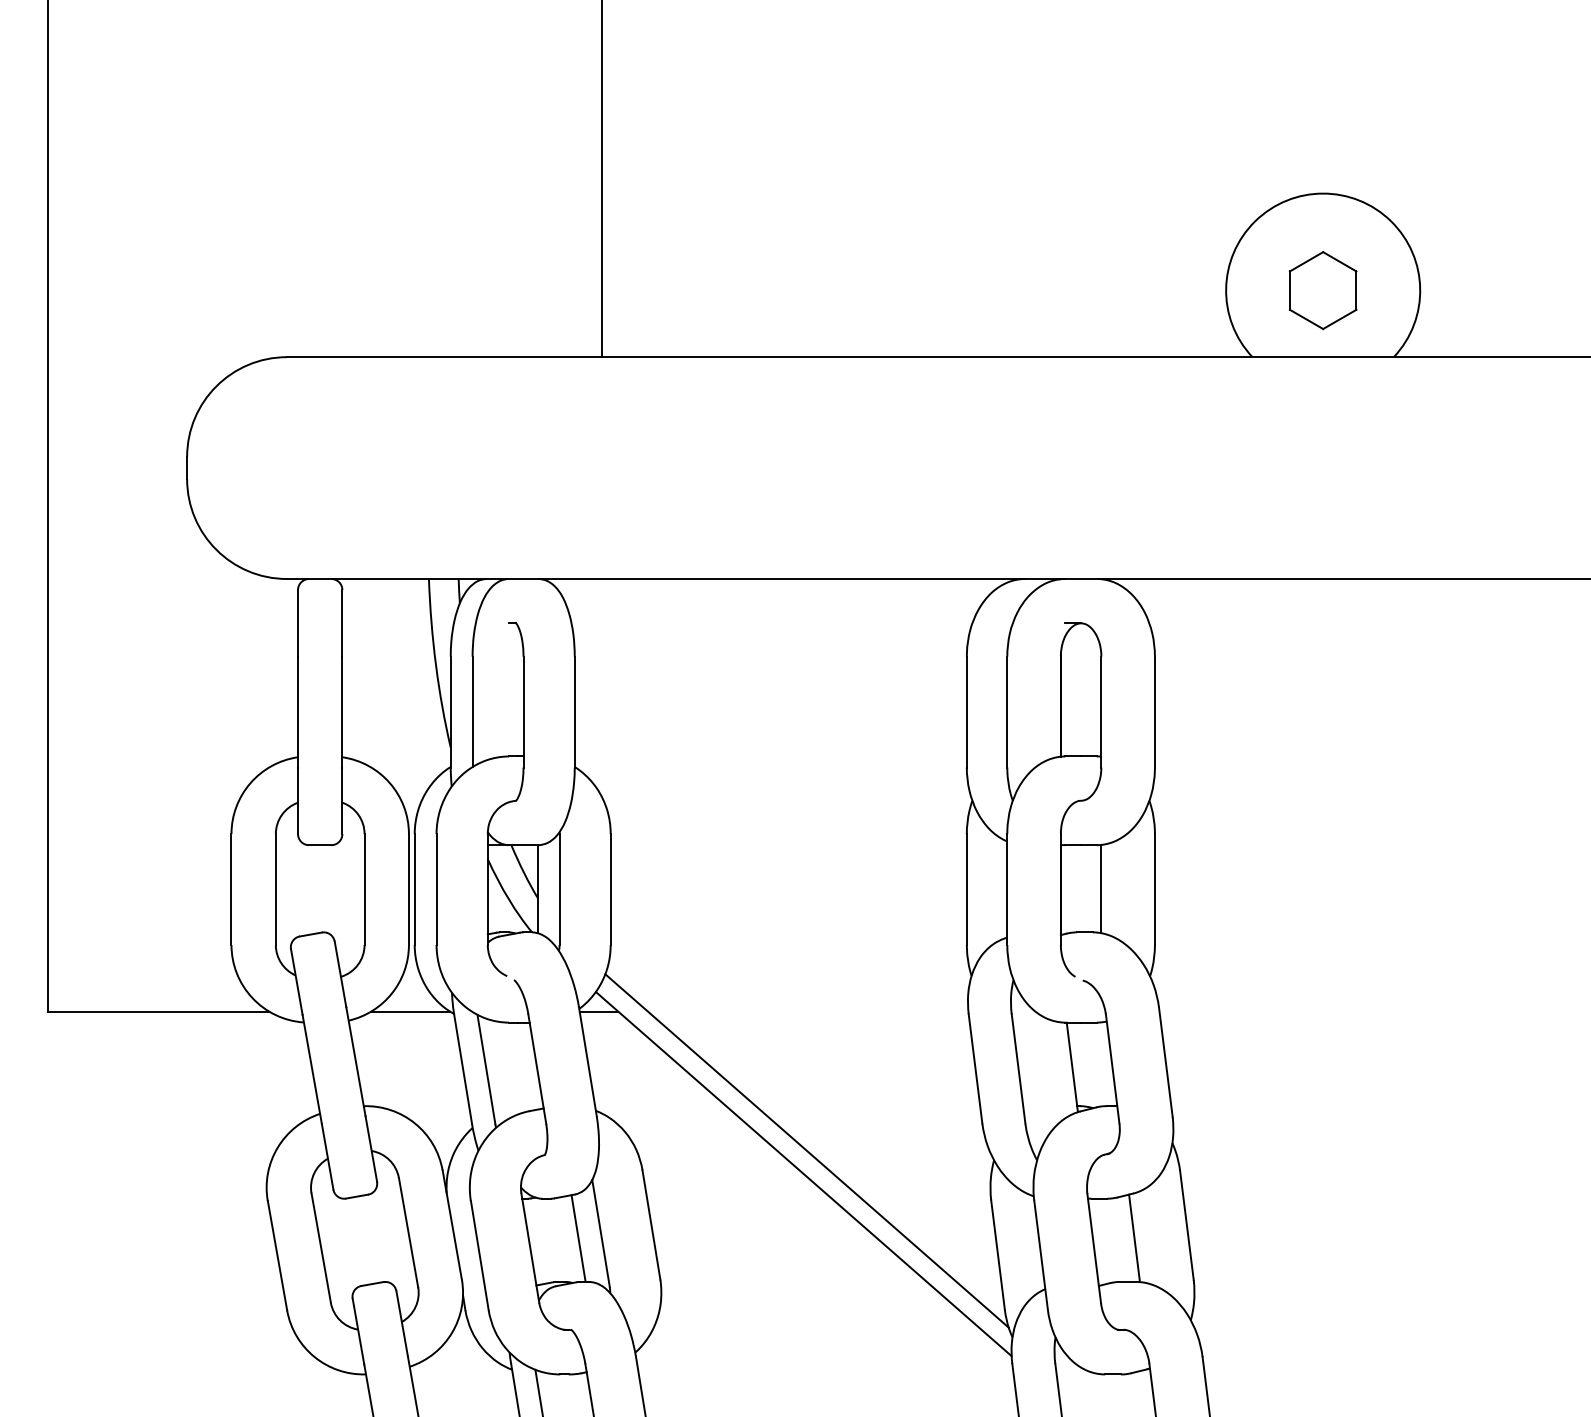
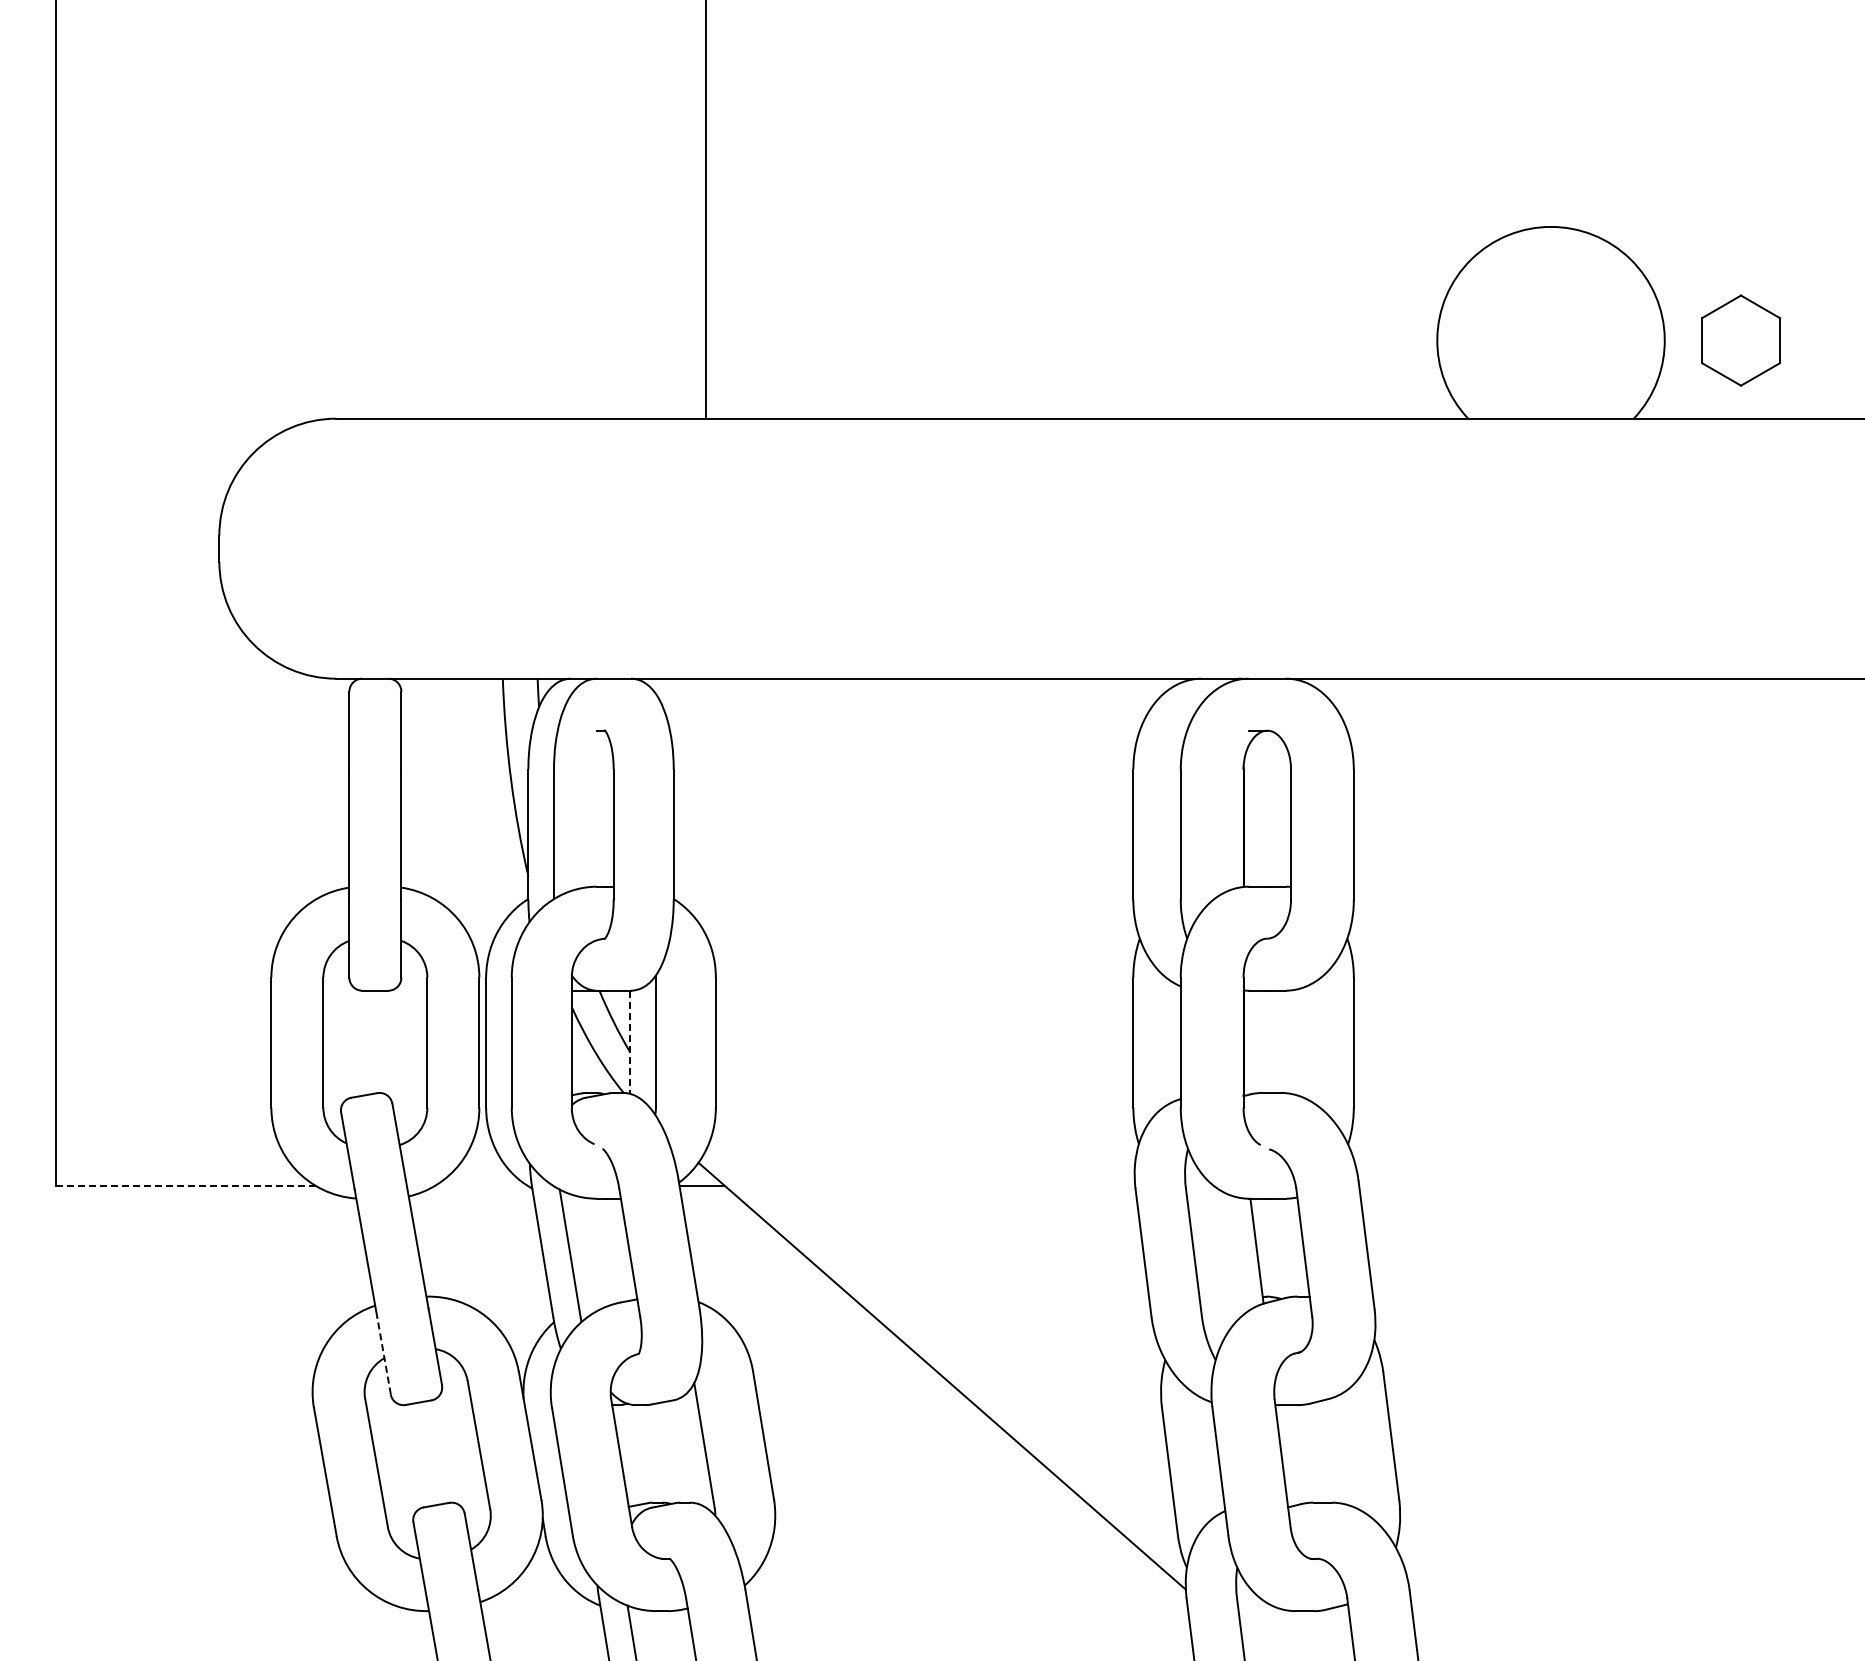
part: (1323, 290) -> (1741, 340), moved
line: (1101, 888) -> (1291, 1041), removed
line: (537, 889) -> (630, 1042), solid -> dashed
line: (158, 1011) -> (185, 1185), solid -> dashed
line: (410, 1011) -> (481, 1185), removed
line: (806, 1151) -> (945, 1349), removed
line: (328, 1156) -> (384, 1355), solid -> dashed
line: (577, 1238) -> (677, 1451), removed
line: (1134, 1238) -> (1329, 1451), removed

